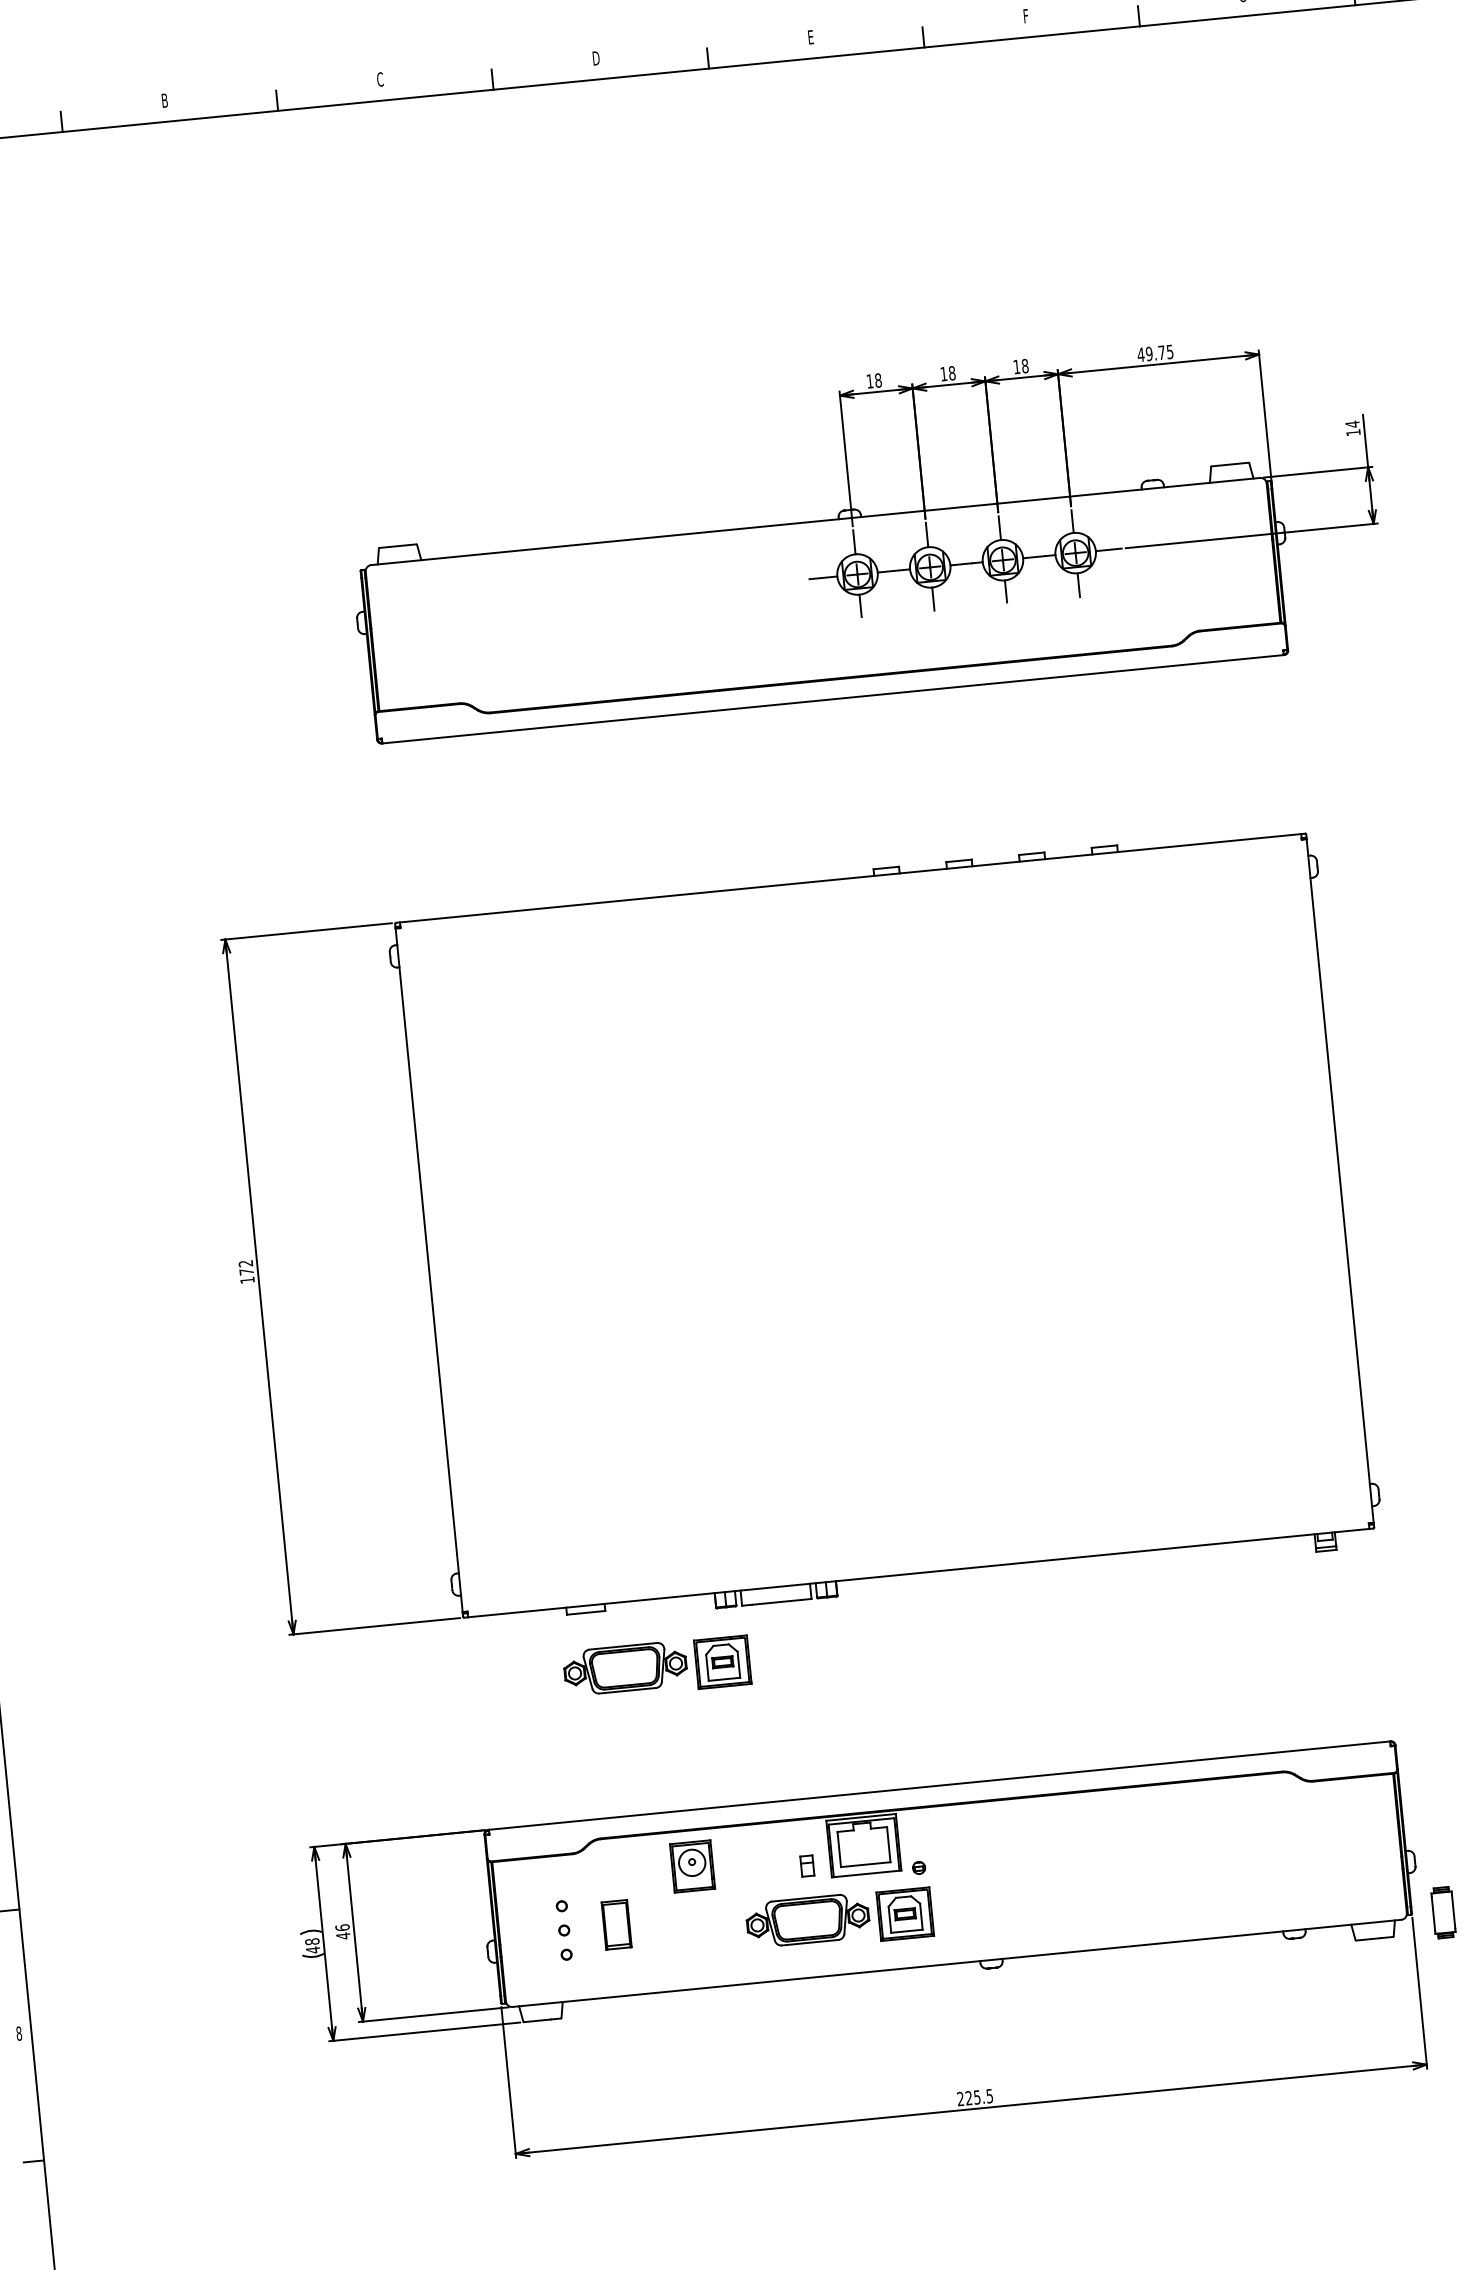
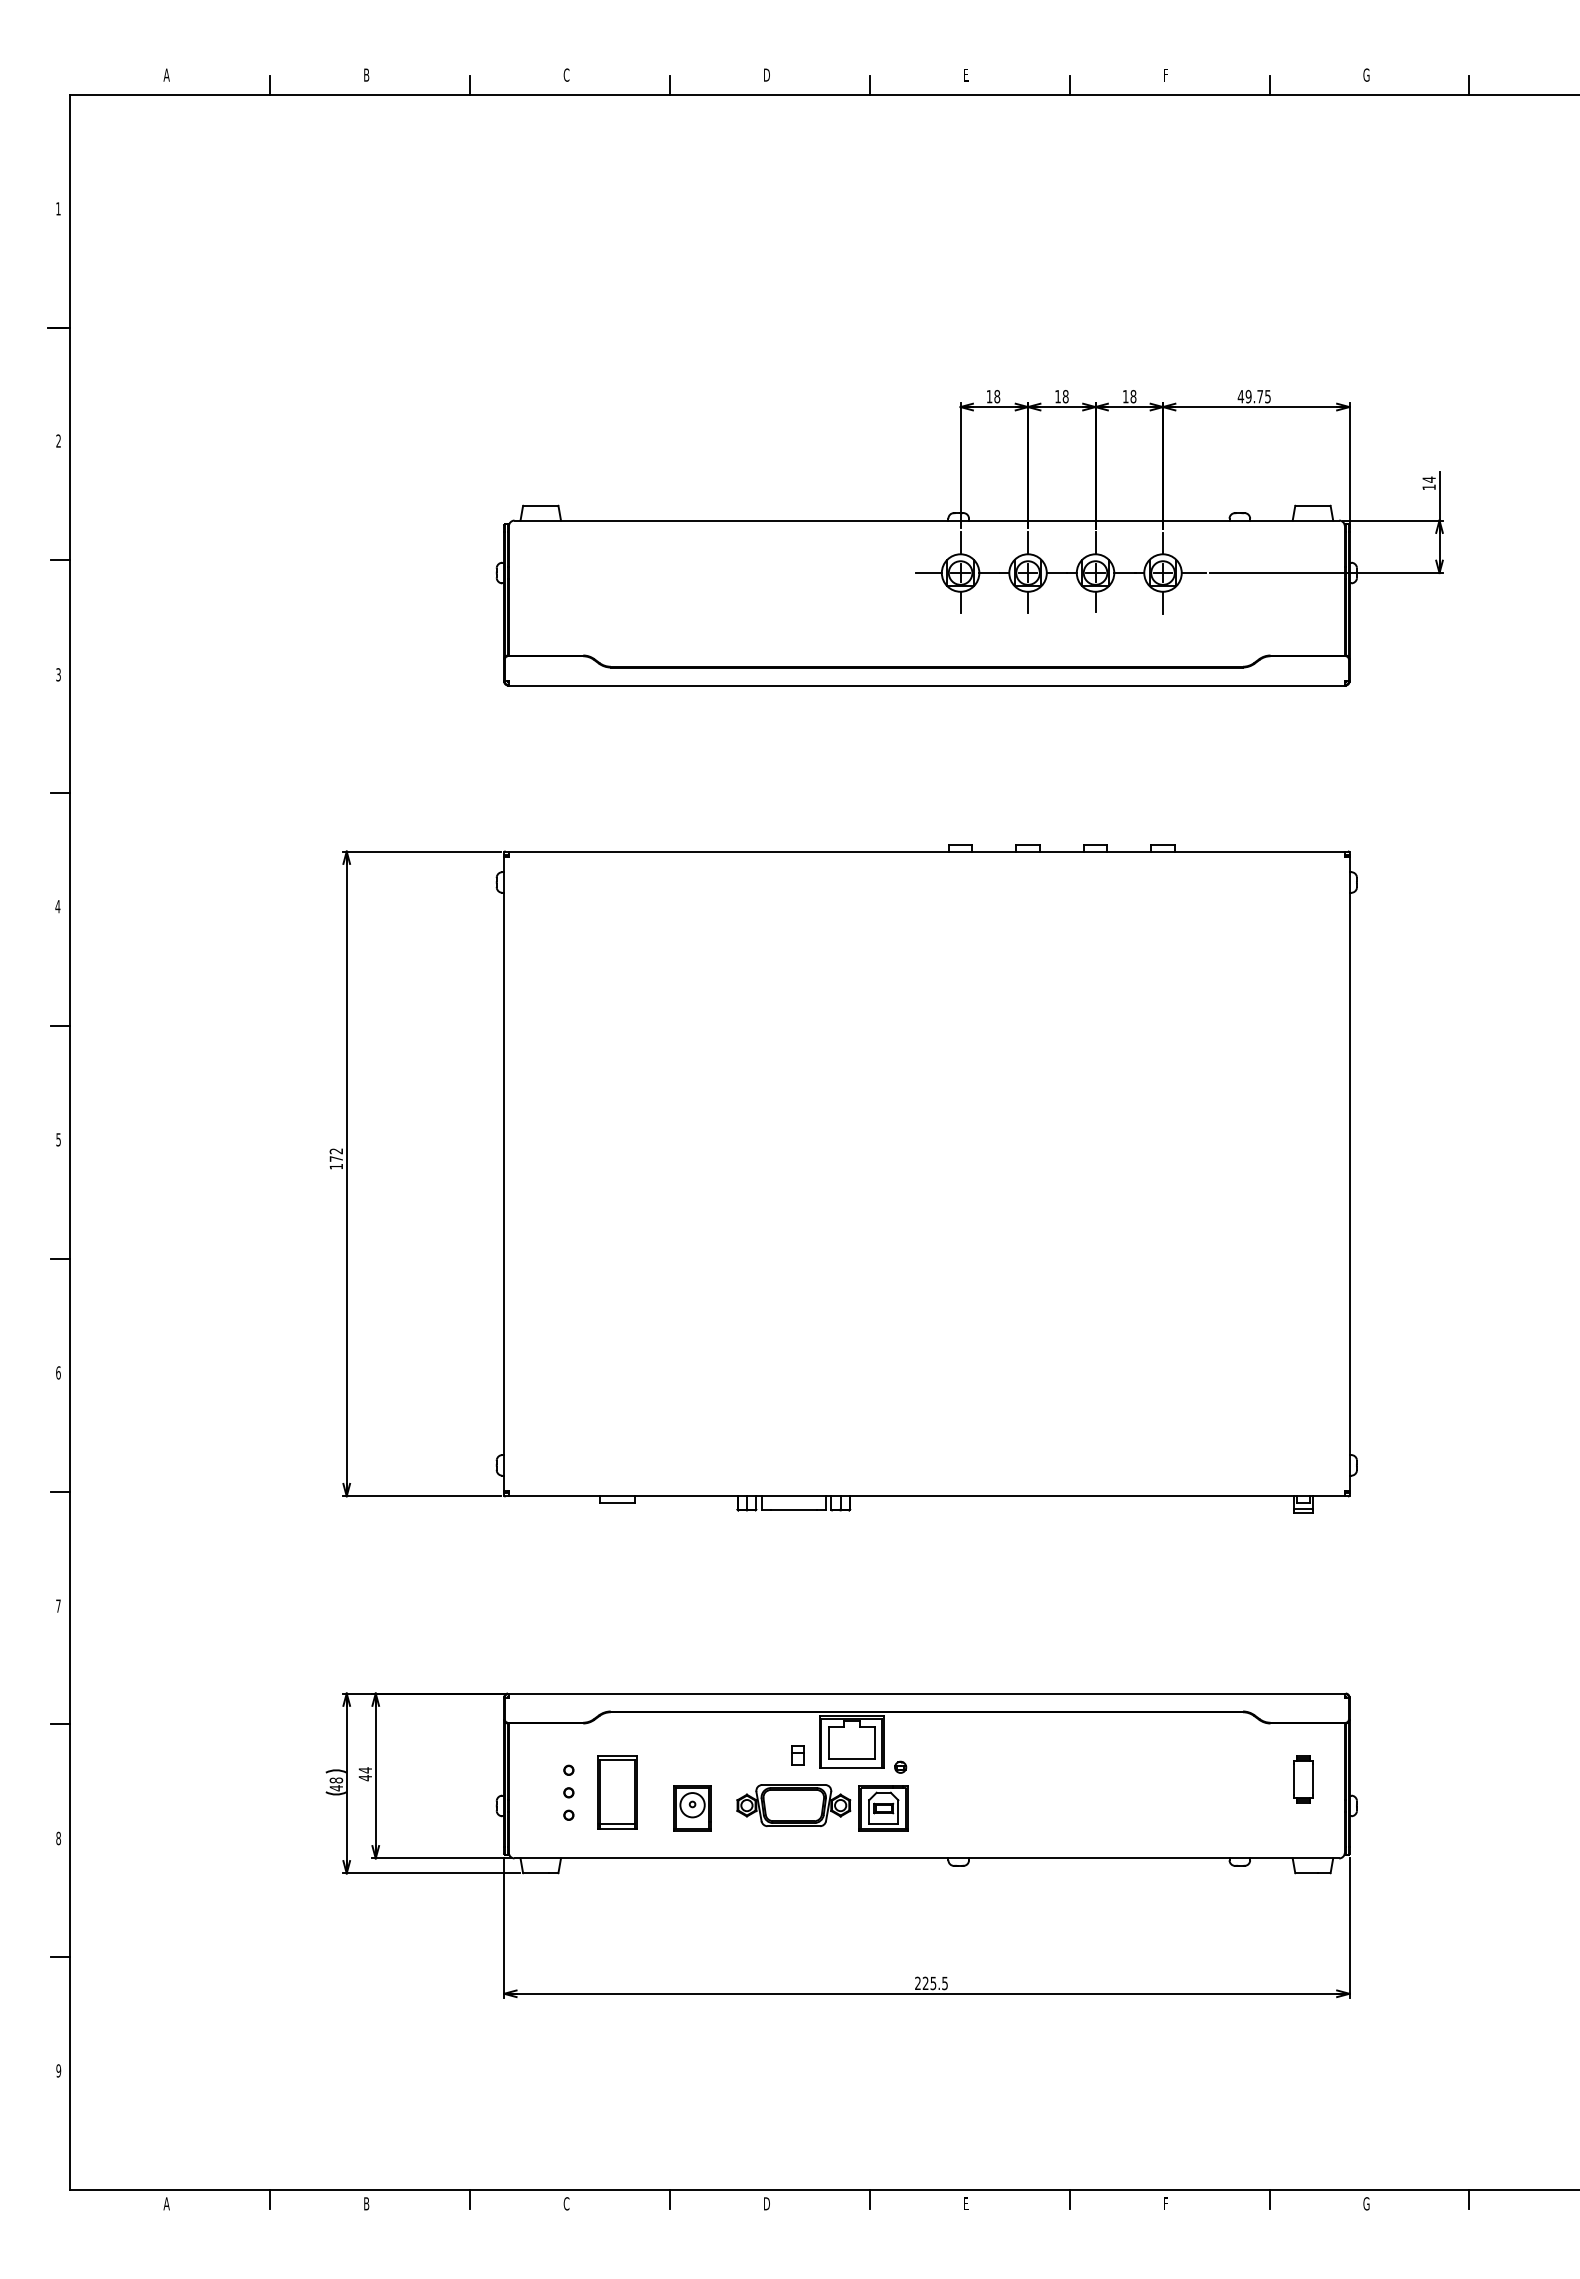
part: (656, 1667) -> (677, 1559), removed
part: (692, 1866) -> (692, 1808), moved
part: (1443, 1912) -> (1303, 1779), moved
part: (616, 1925) -> (617, 1792), size x1.67
text: (342, 1927) -> (365, 1770), 46 -> 44

